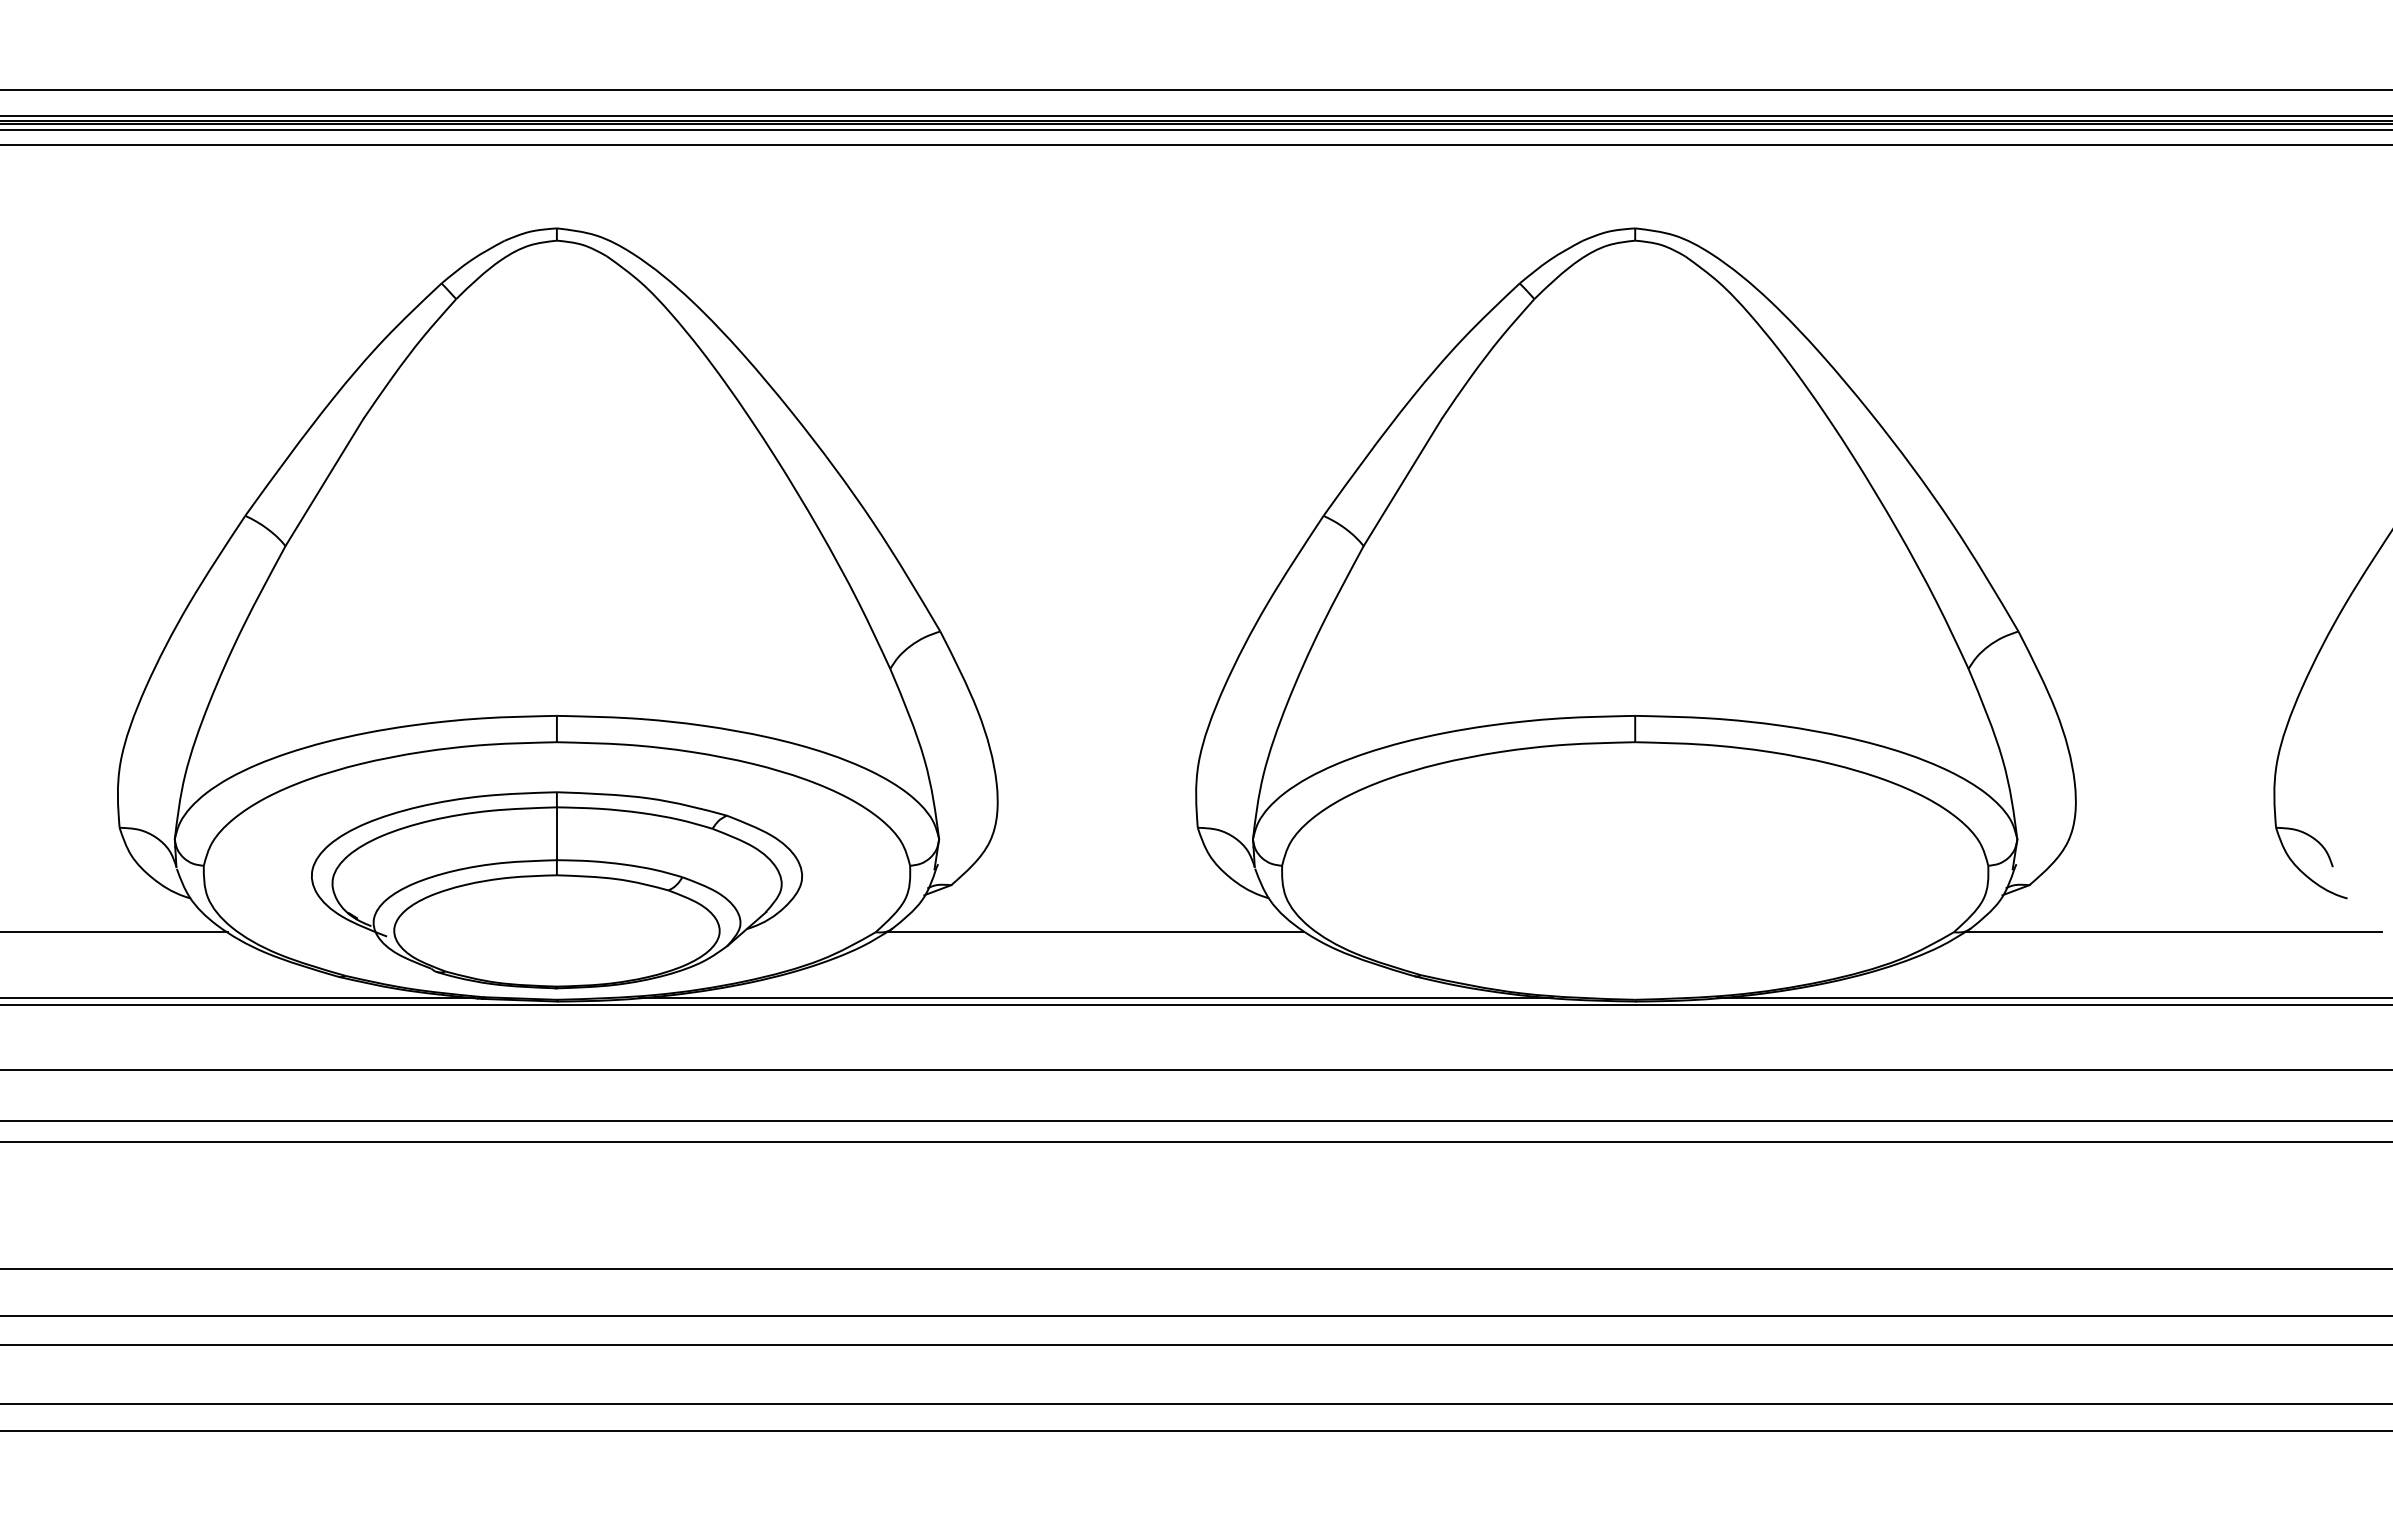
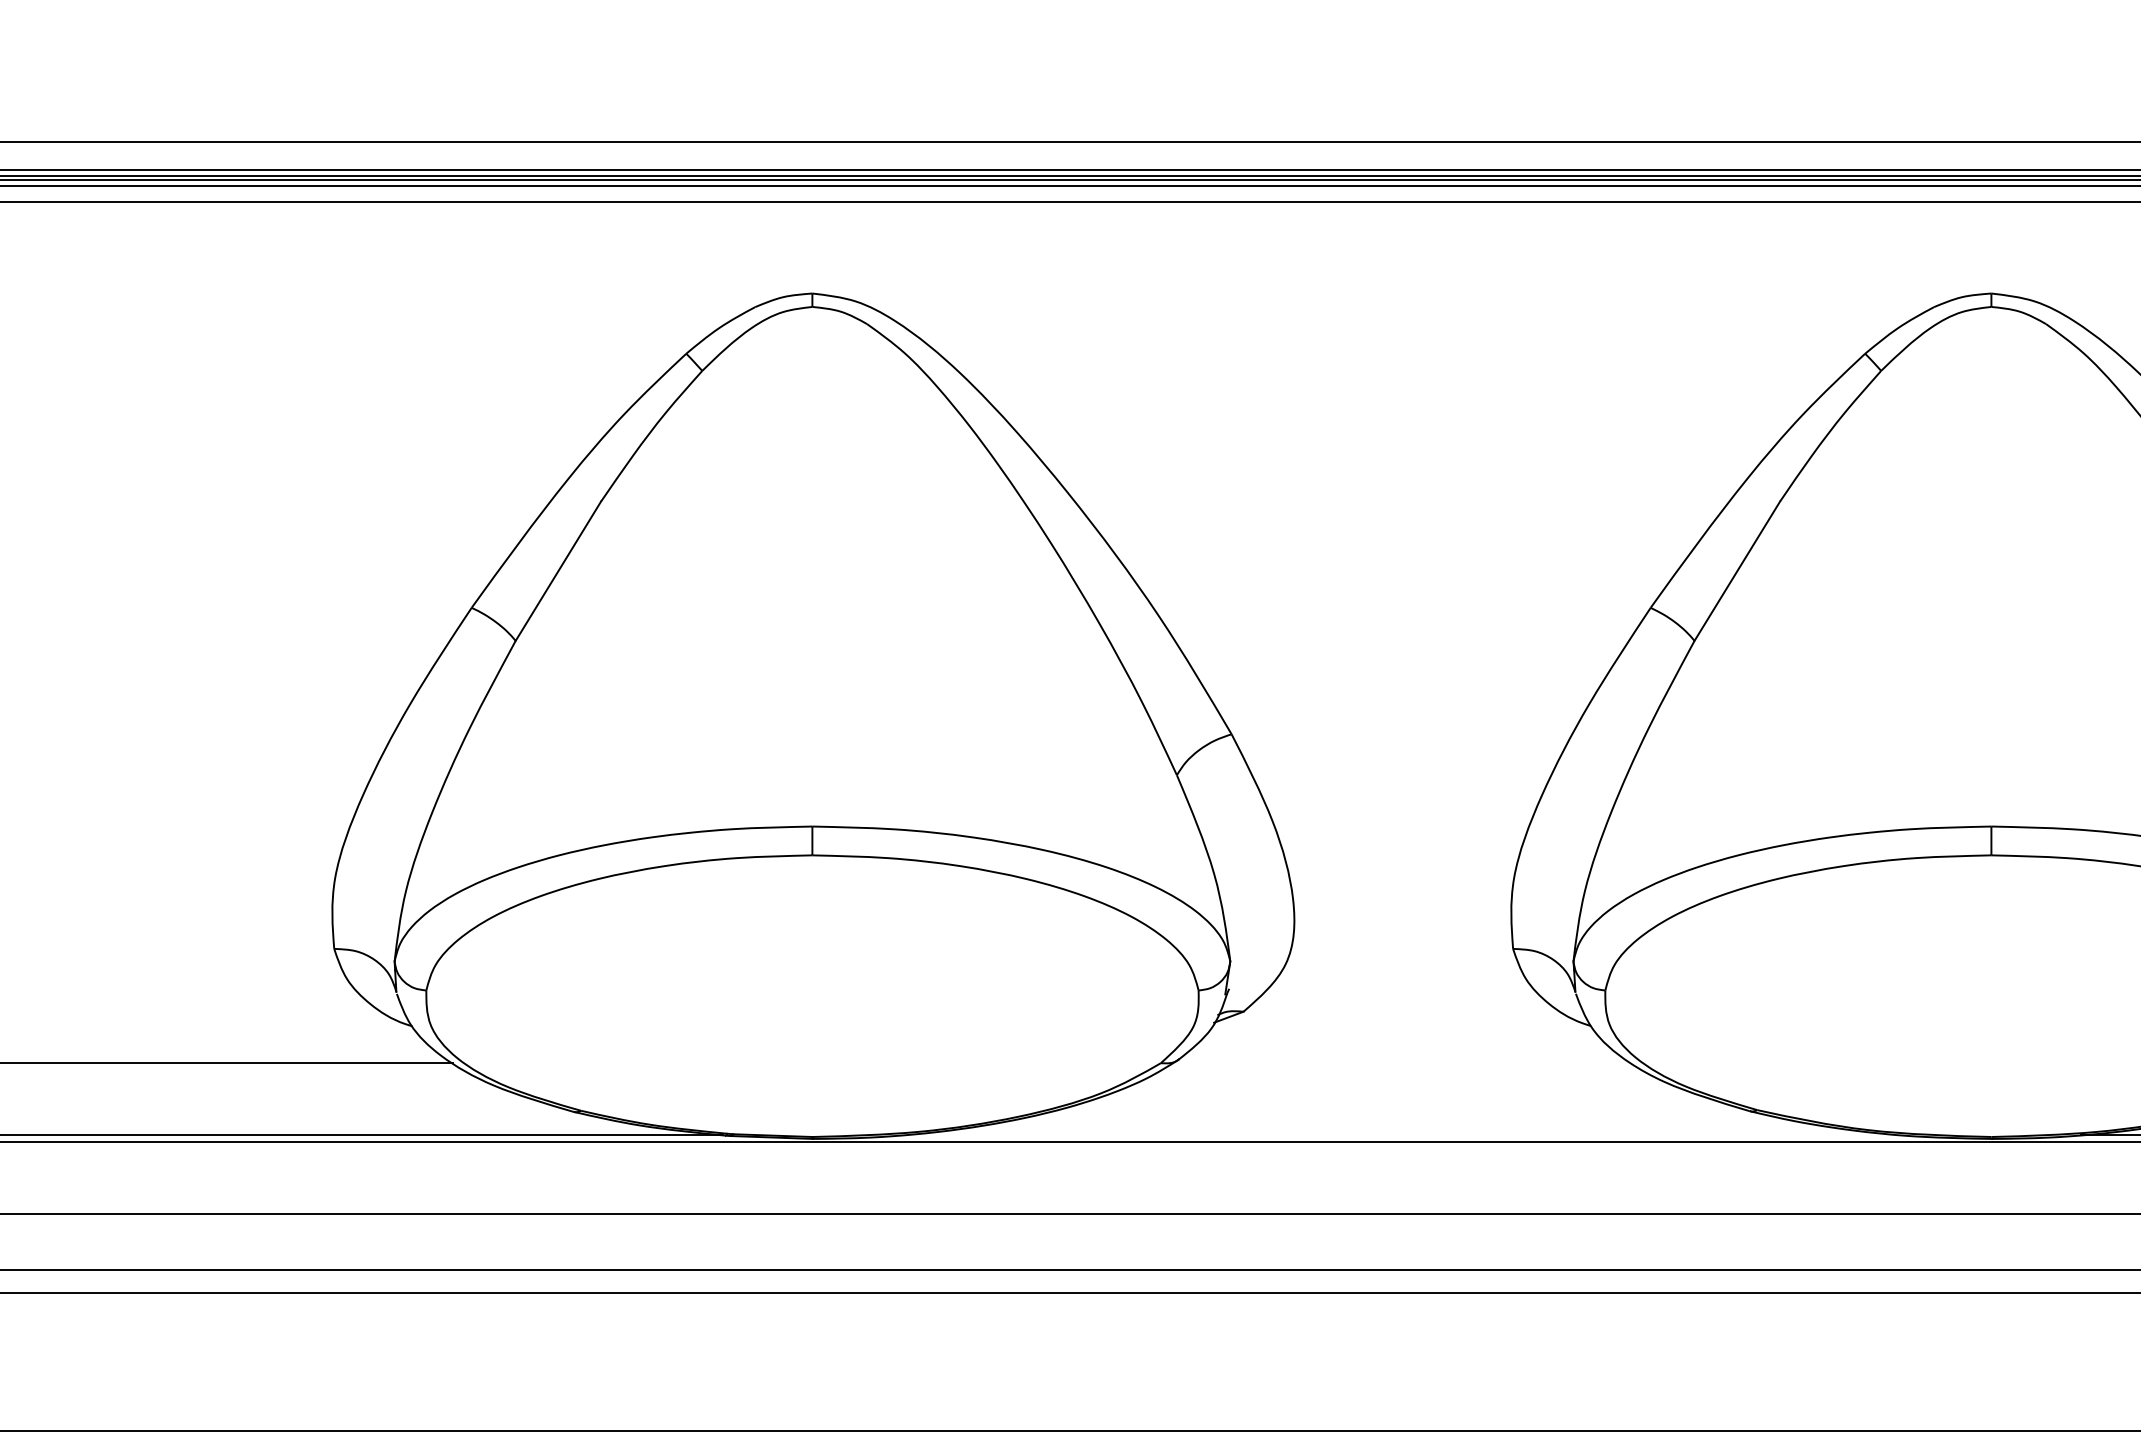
part: (556, 890) -> (811, 1017), removed
line: (1095, 931) -> (1401, 1062), removed
line: (1095, 998) -> (1401, 1135), removed

